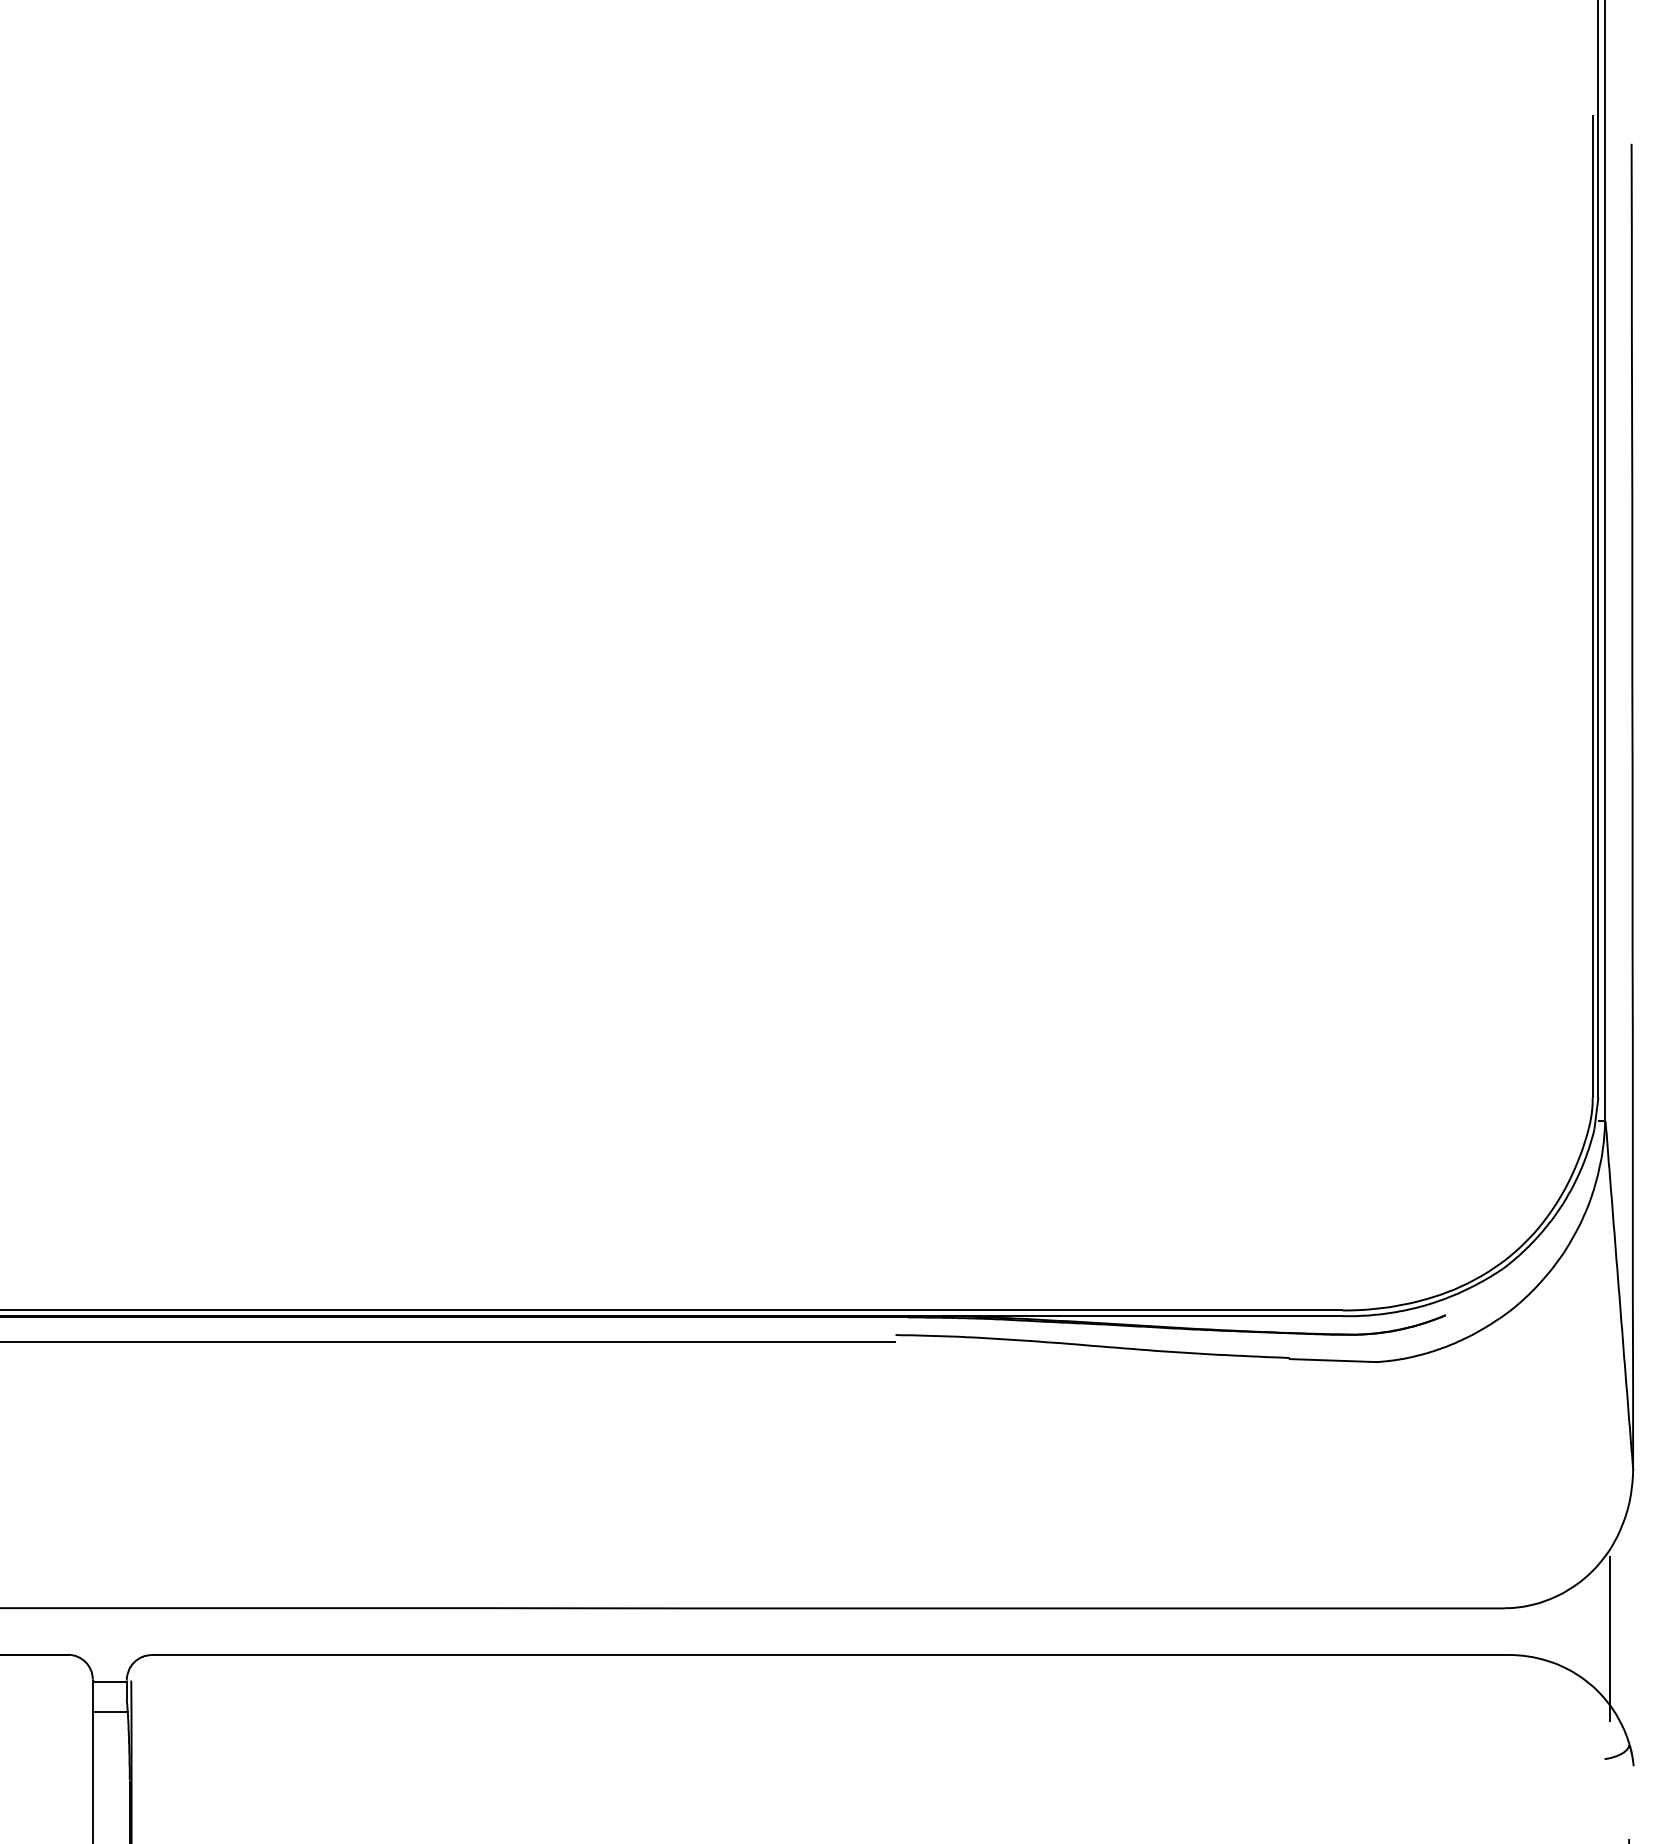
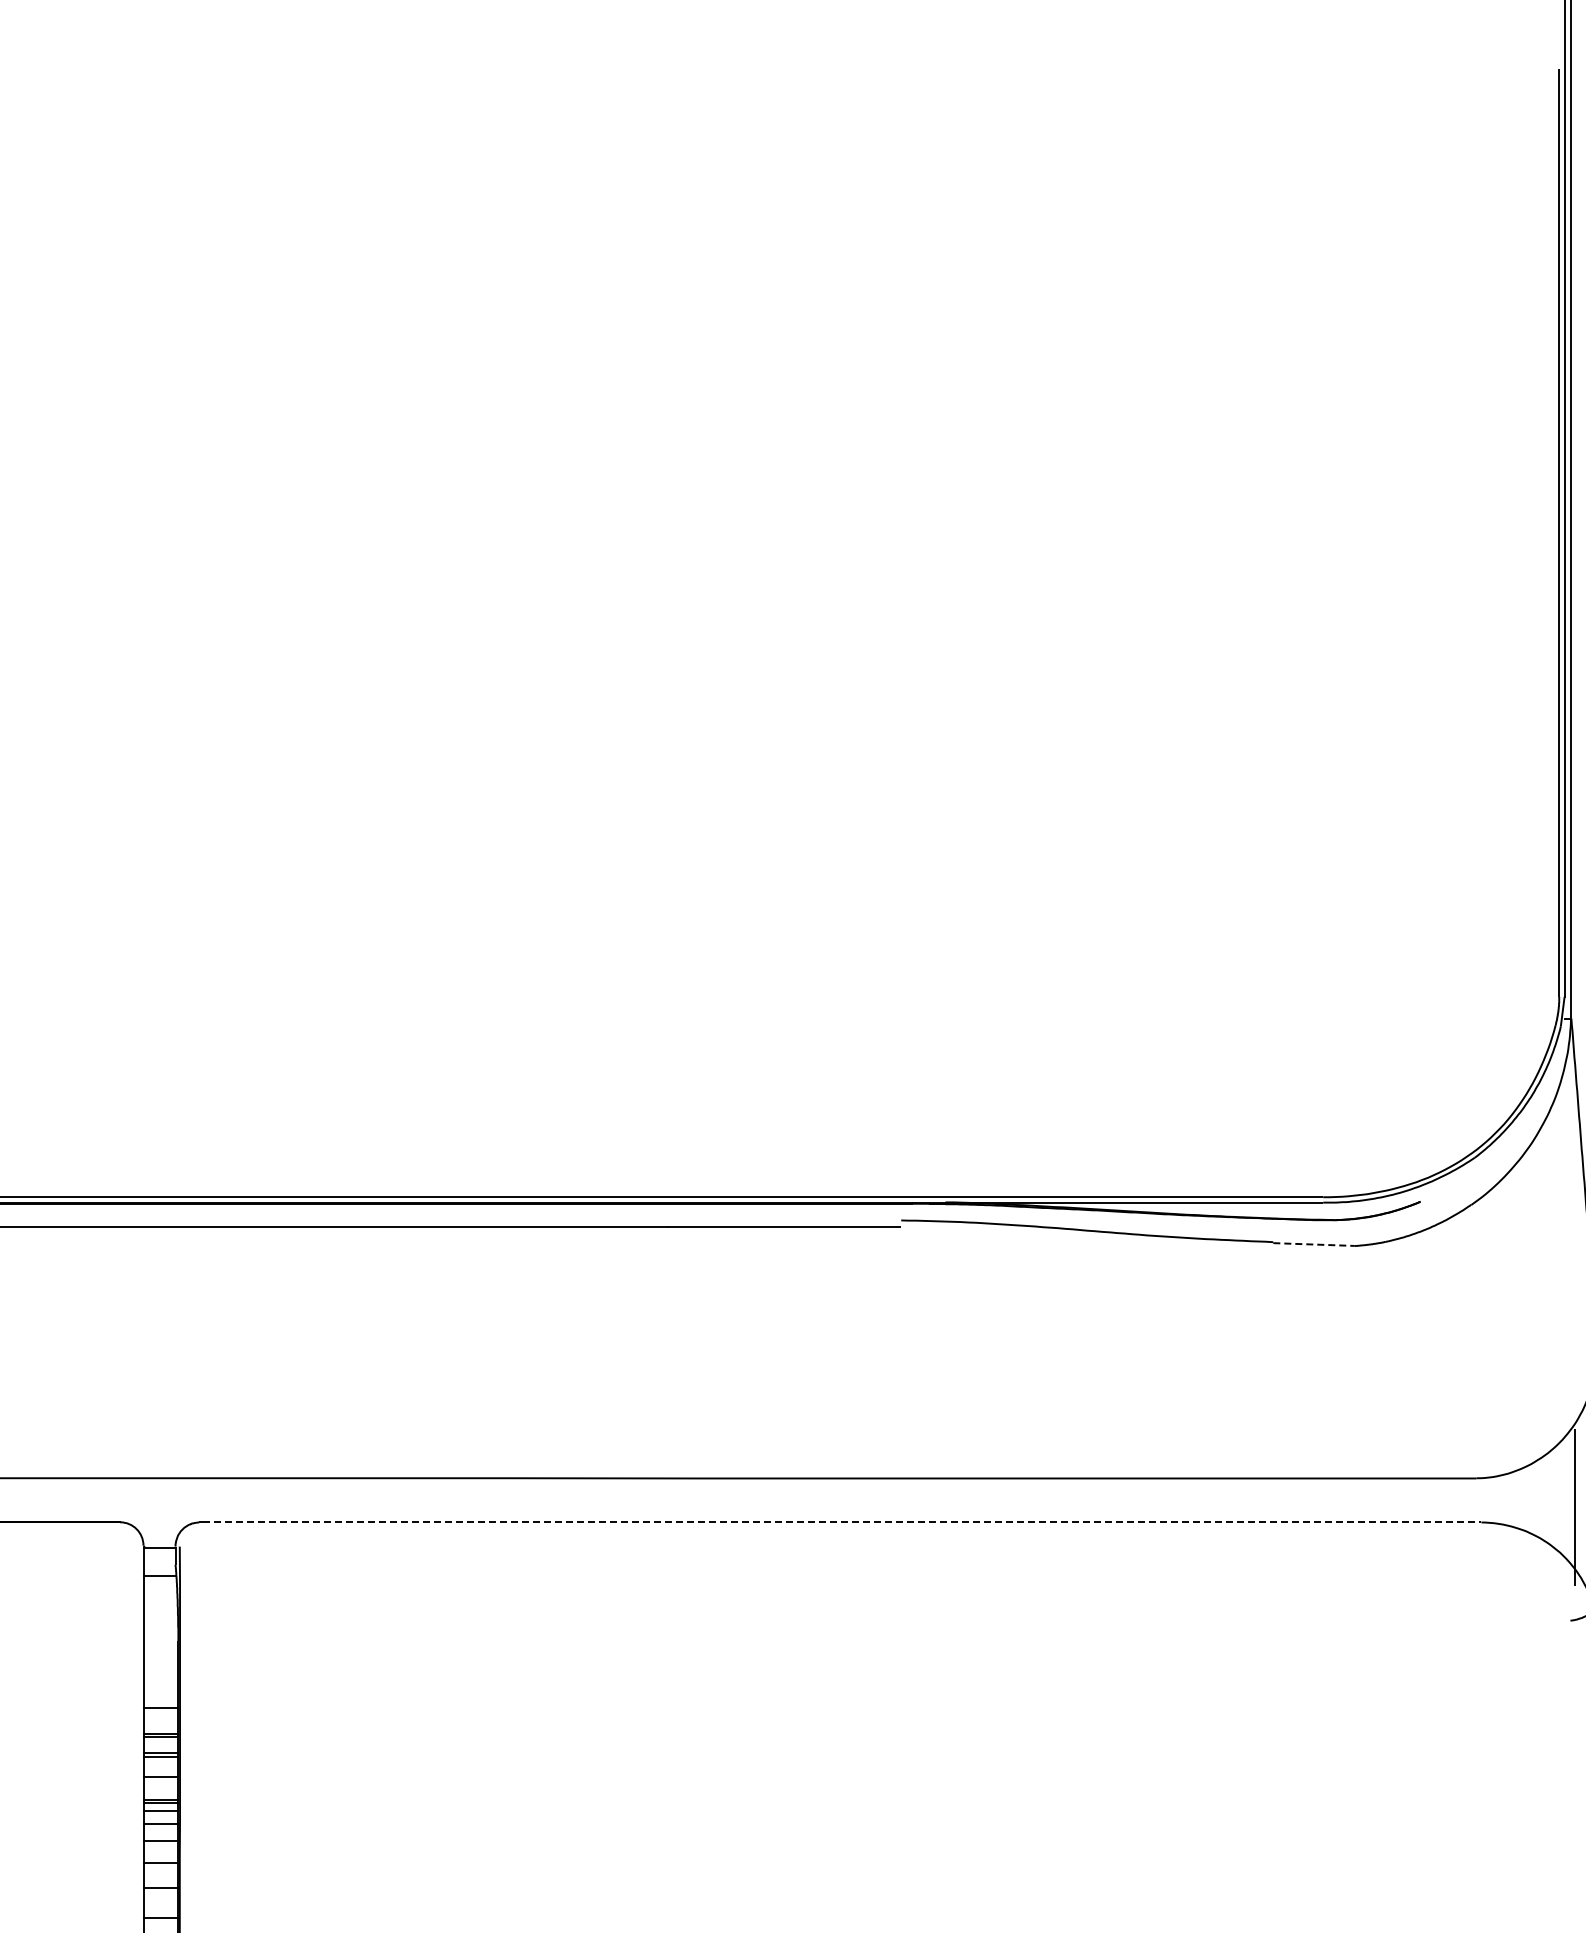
line: (1333, 1360) -> (1314, 1244), solid -> dashed
line: (833, 1655) -> (842, 1522), solid -> dashed

